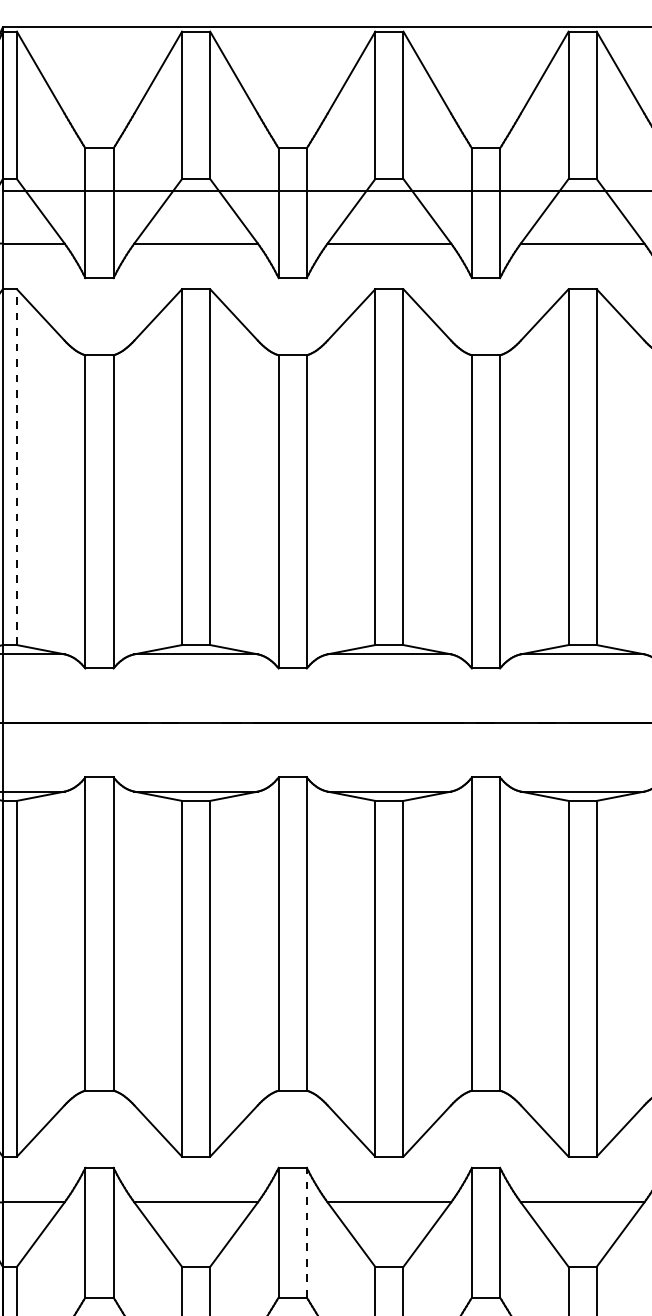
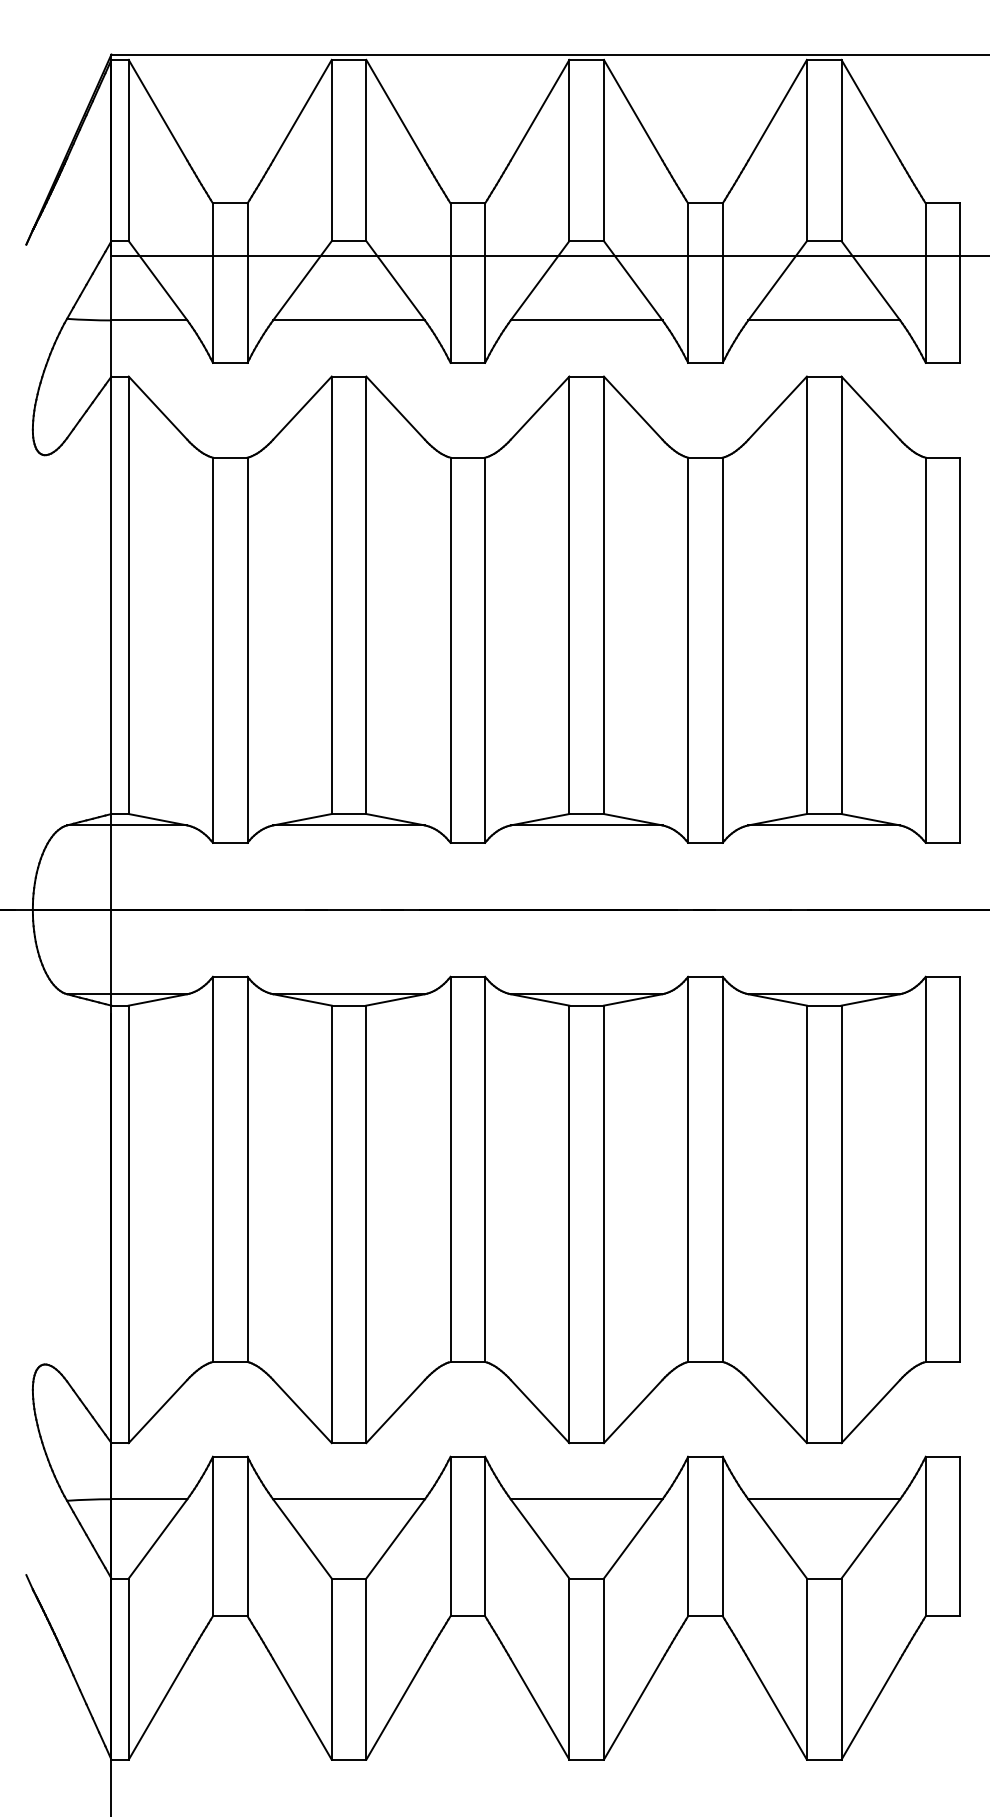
line: (16, 467) -> (128, 595), dashed -> solid
line: (307, 1232) -> (485, 1536), dashed -> solid

